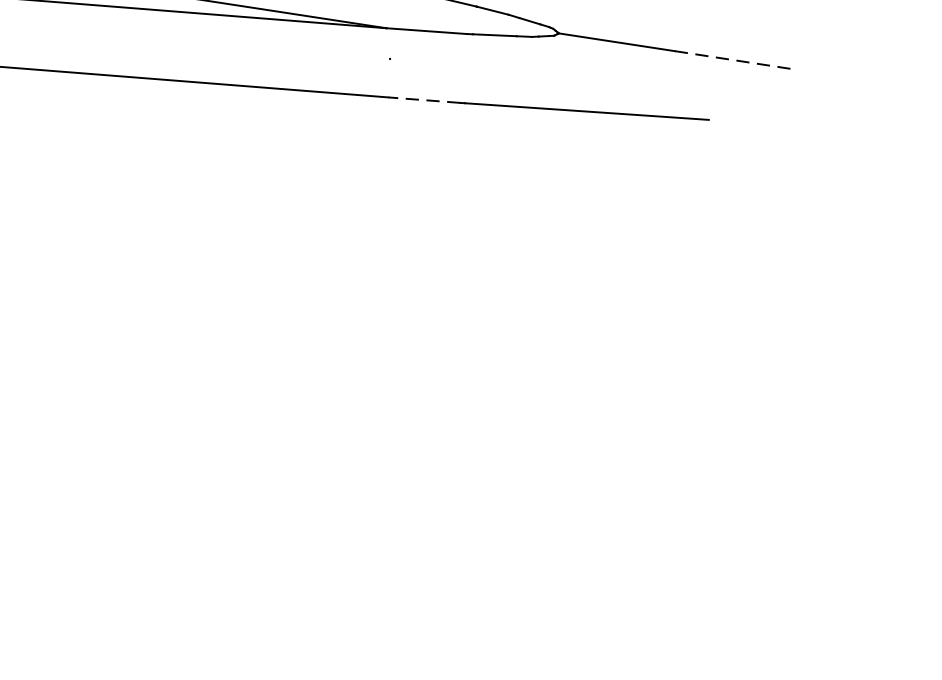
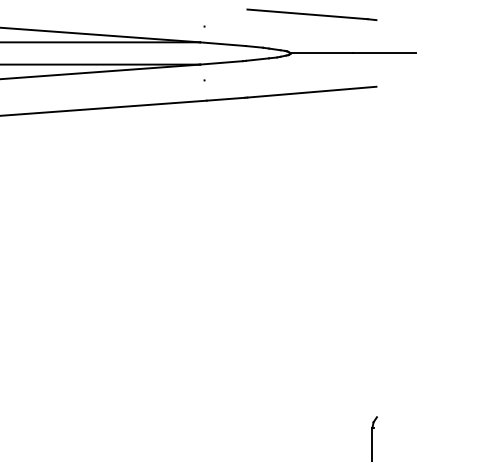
line: (733, 60) -> (384, 53), dashed -> solid
line: (423, 100) -> (225, 99), dashed -> solid

